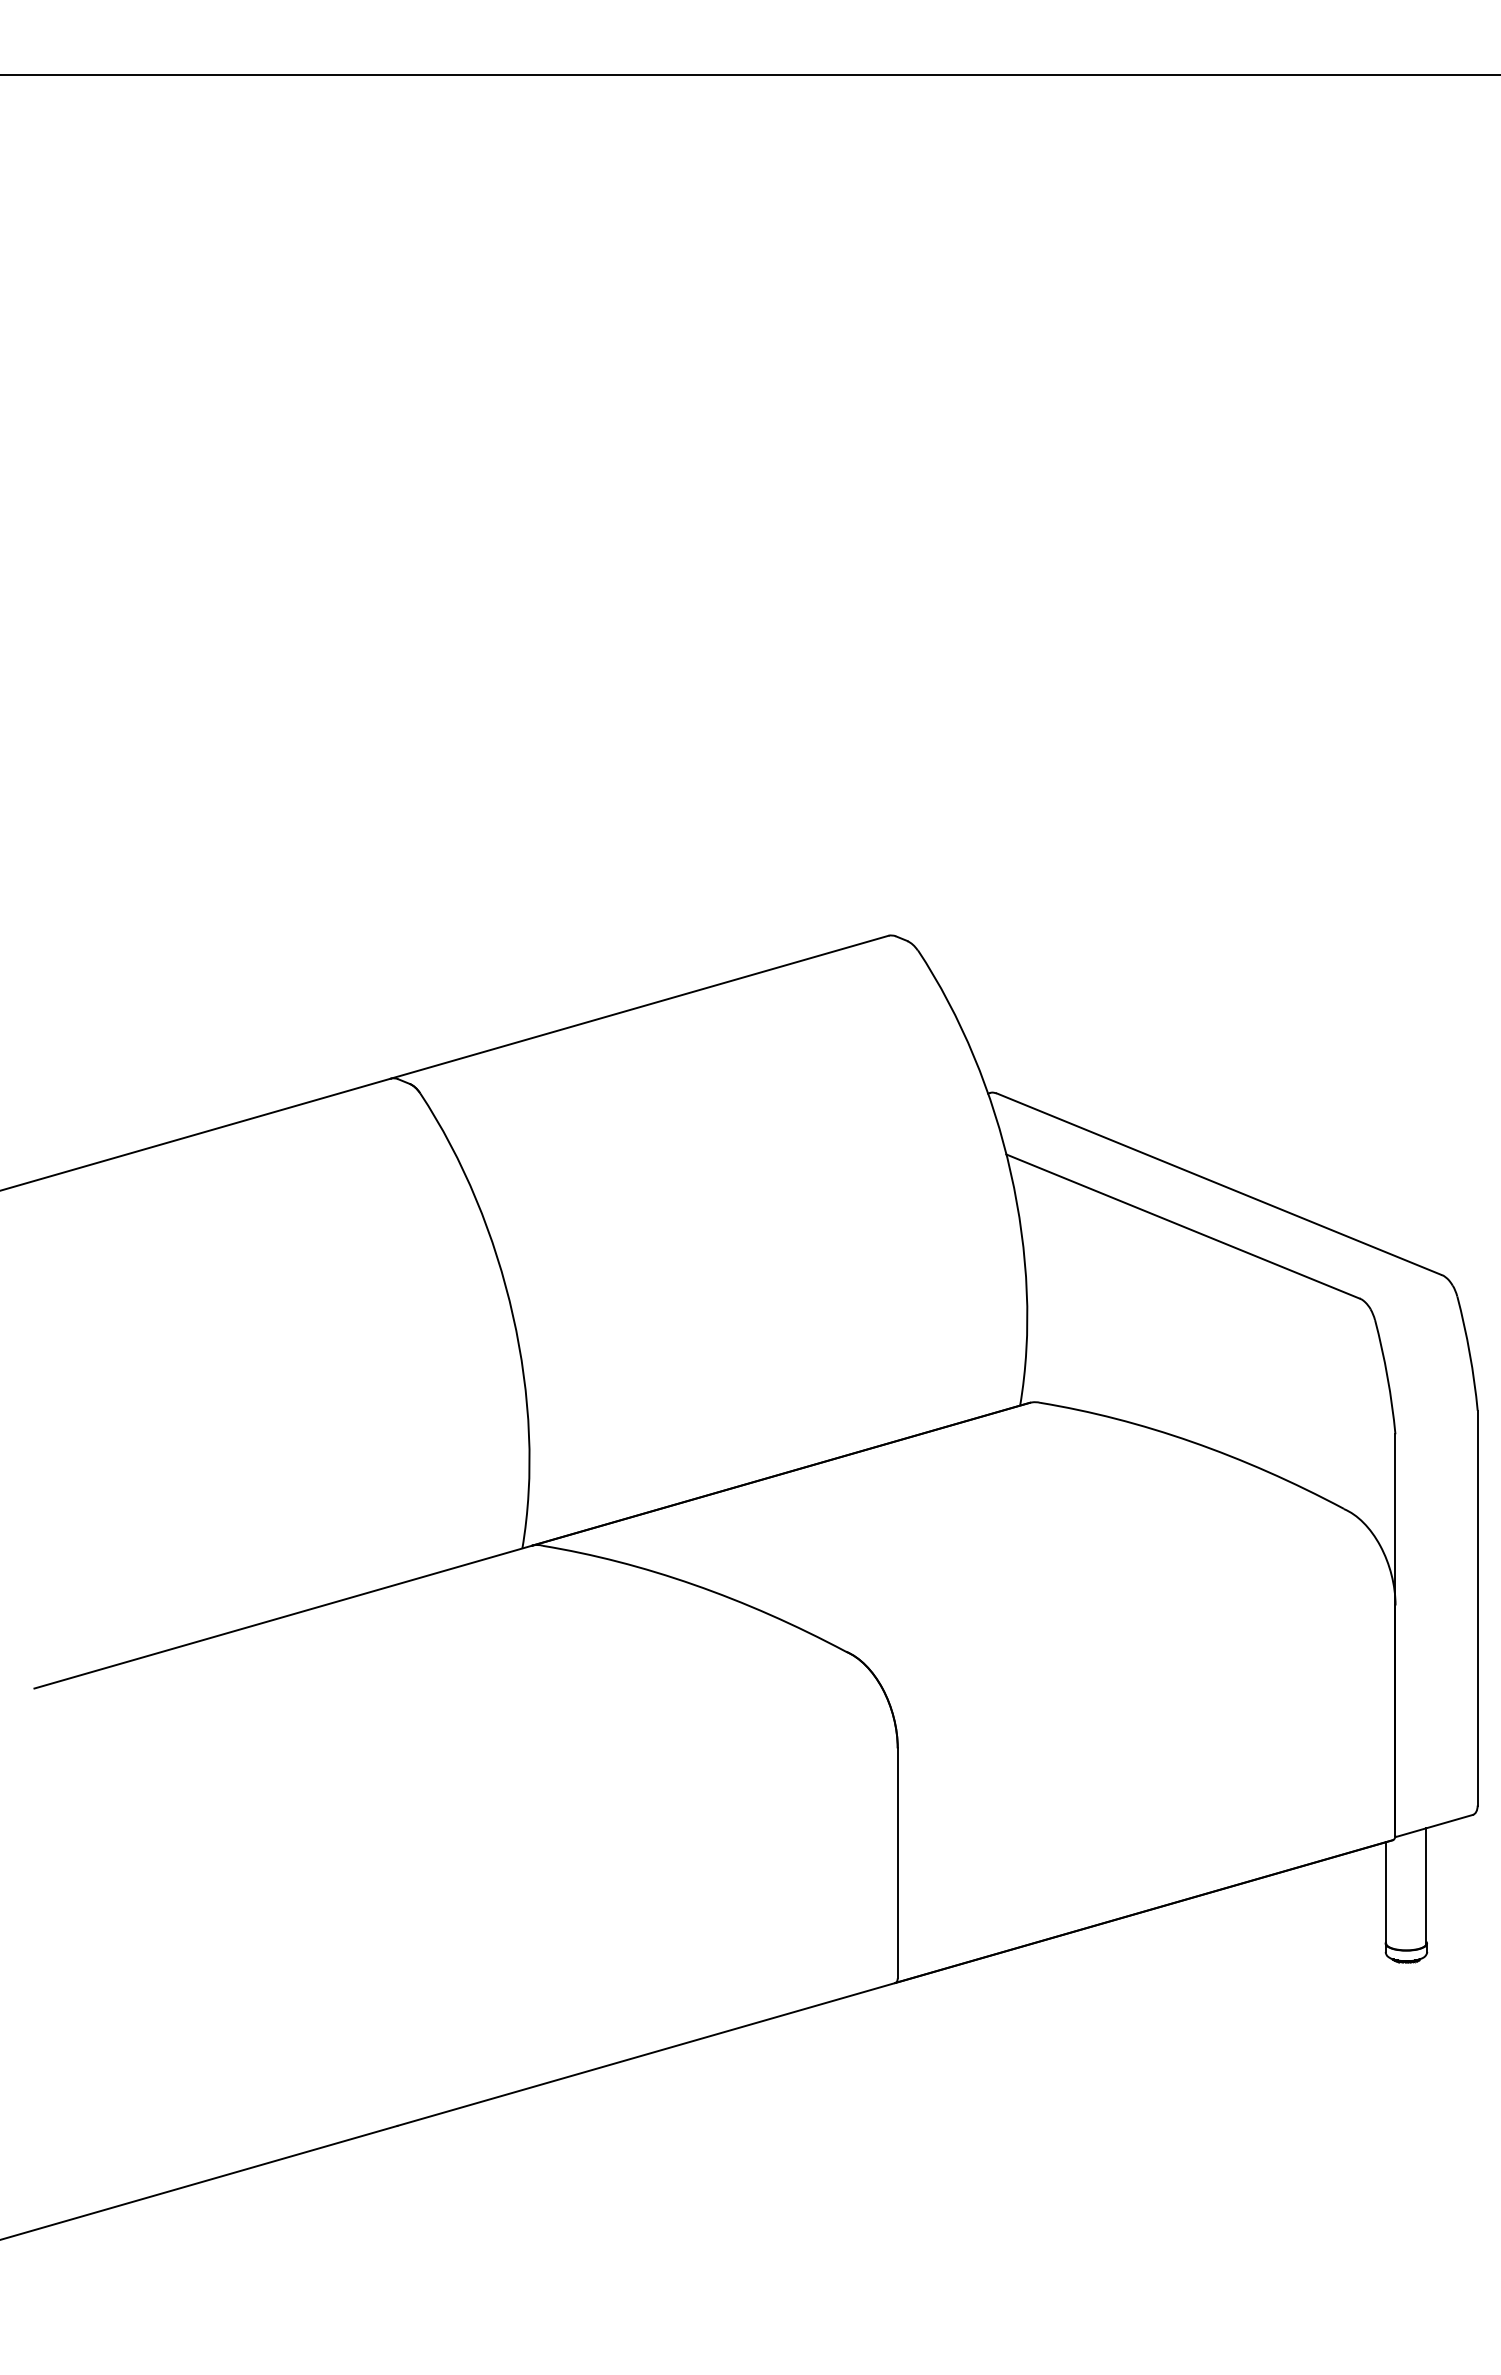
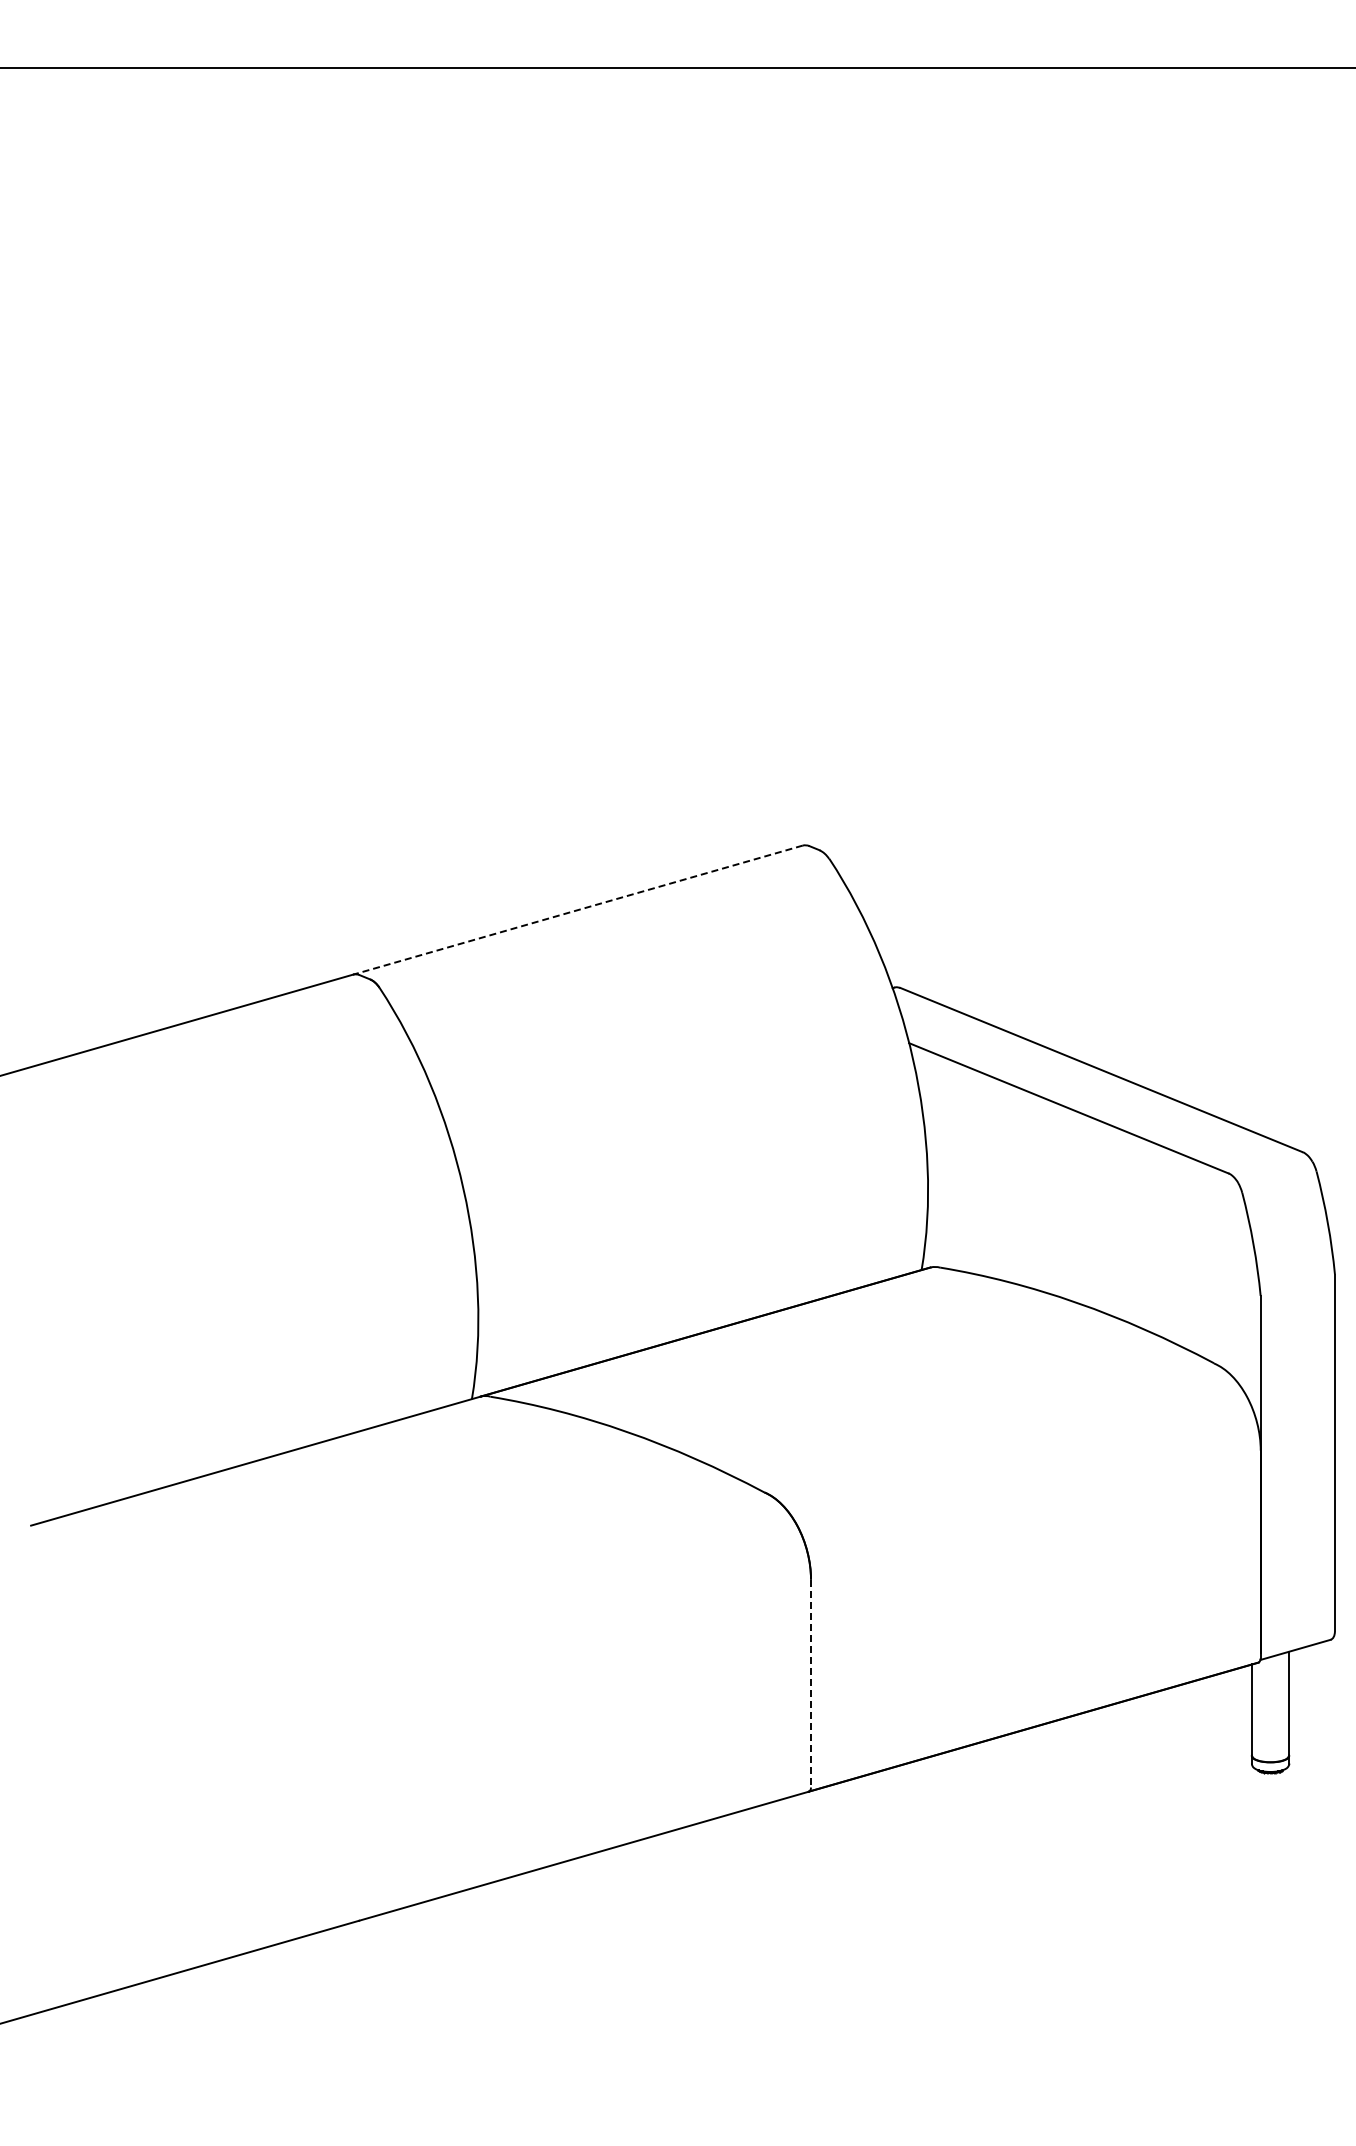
line: (639, 1007) -> (577, 910), solid -> dashed
line: (898, 1863) -> (811, 1683), solid -> dashed

